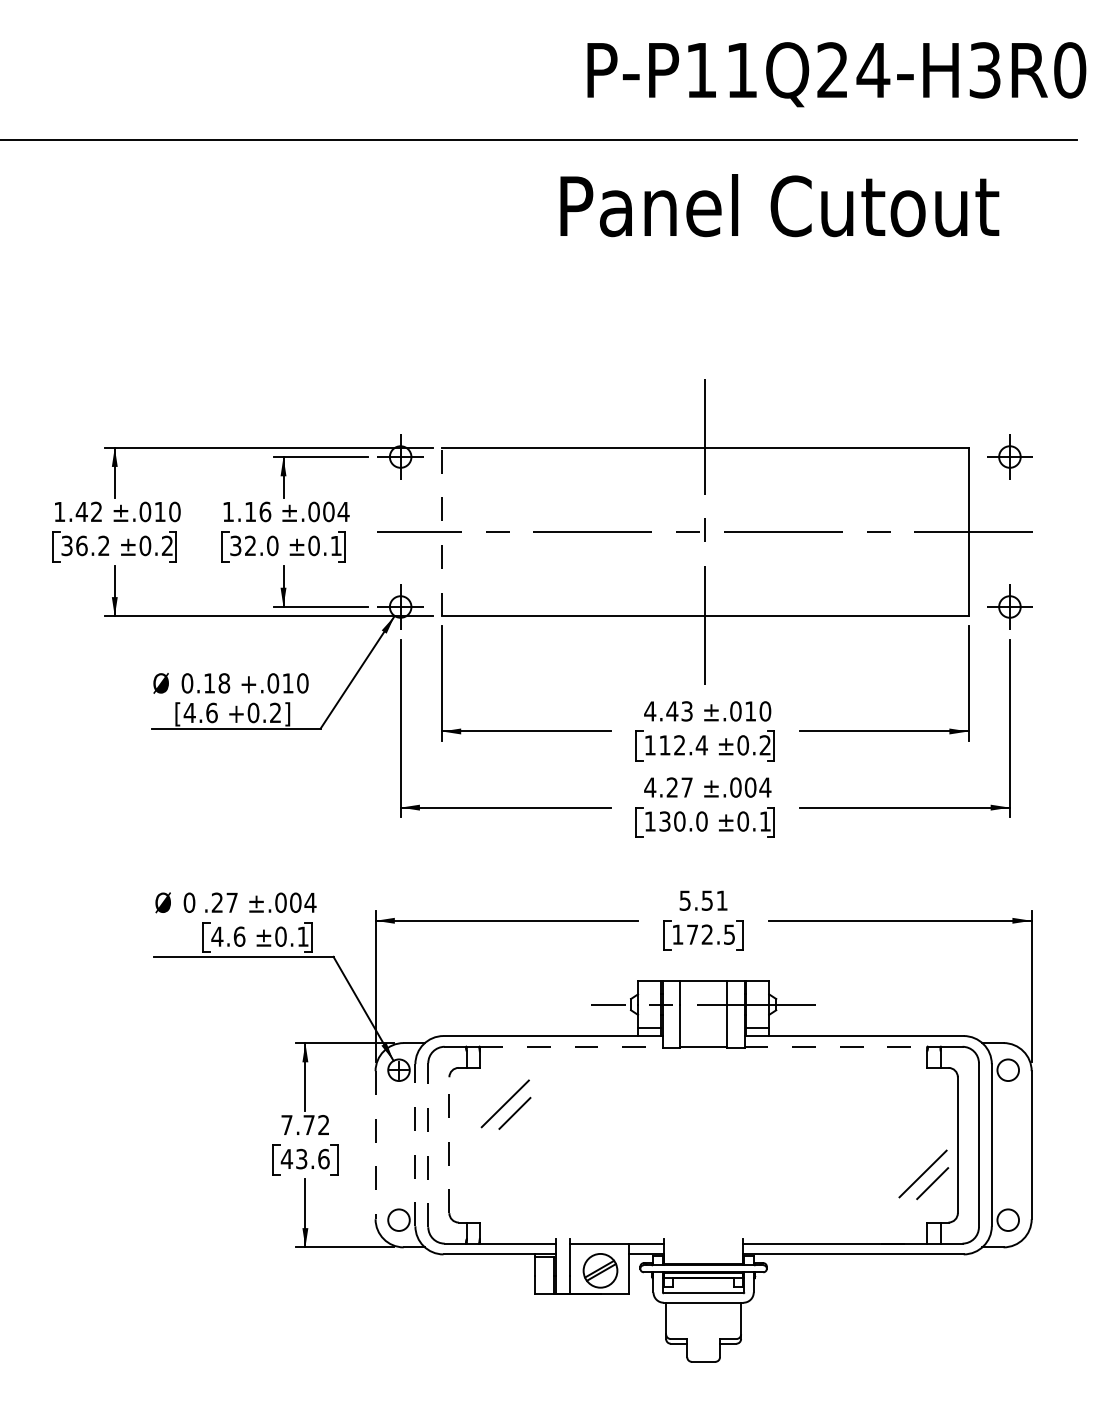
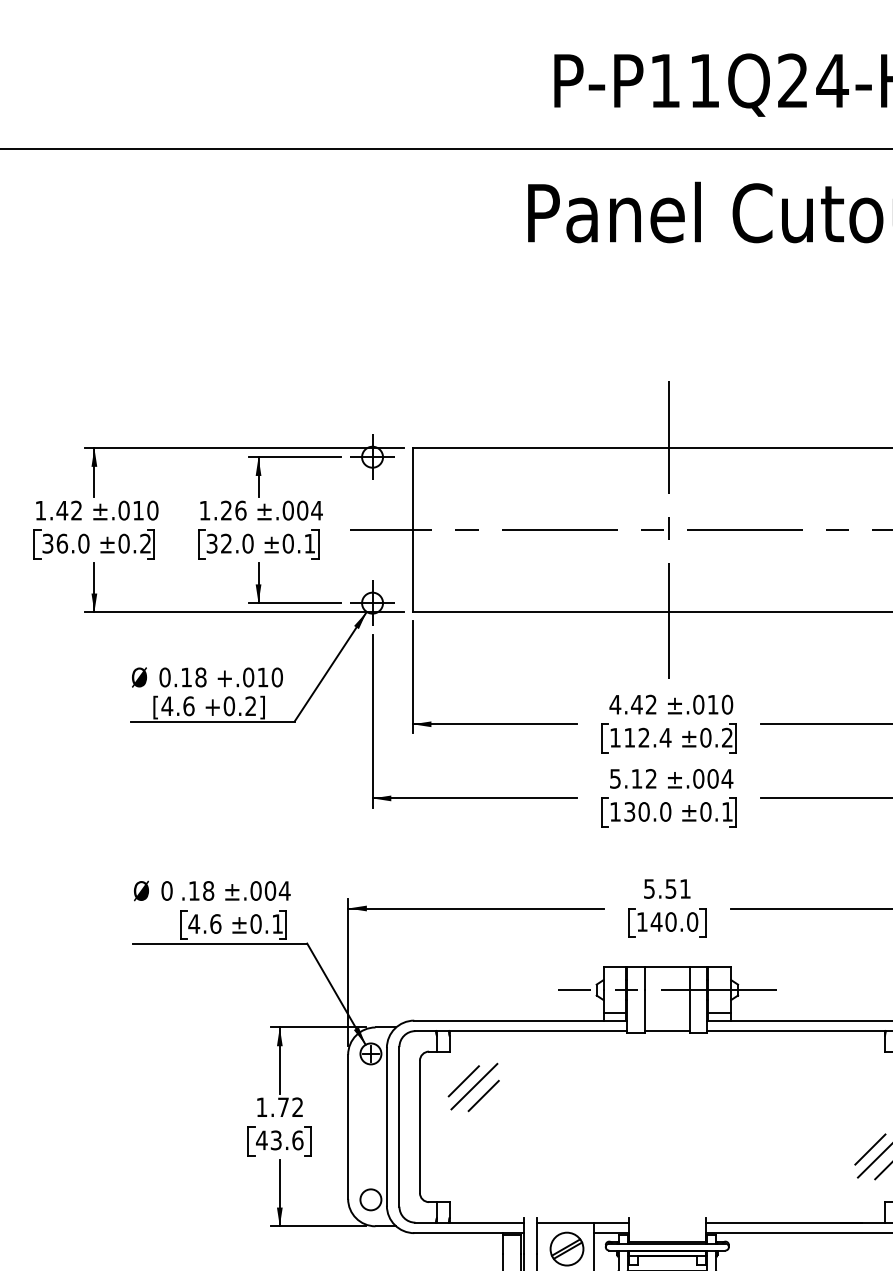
text: (250, 511) -> (226, 510), 1.16 -> 1.26
line: (441, 531) -> (412, 529), dashed -> solid
text: (103, 545) -> (83, 543), 36.2 -> 36.0
text: (686, 711) -> (650, 704), 4.43 -> 4.42
text: (668, 787) -> (633, 778), 4.27 -> 5.12
text: (224, 902) -> (201, 890), .27 -> .18
text: (710, 934) -> (674, 921), 172.5 -> 140.0
line: (571, 1046) -> (538, 1030), dashed -> solid
line: (836, 1046) -> (796, 1030), dashed -> solid
line: (494, 1098) -> (463, 1081), added
text: (286, 1124) -> (261, 1106), 7.72 -> 1.72
line: (415, 1144) -> (386, 1126), dashed -> solid
line: (428, 1144) -> (399, 1126), dashed -> solid
line: (375, 1145) -> (348, 1127), dashed -> solid
line: (449, 1145) -> (420, 1127), dashed -> solid
line: (911, 1168) -> (869, 1149), added

